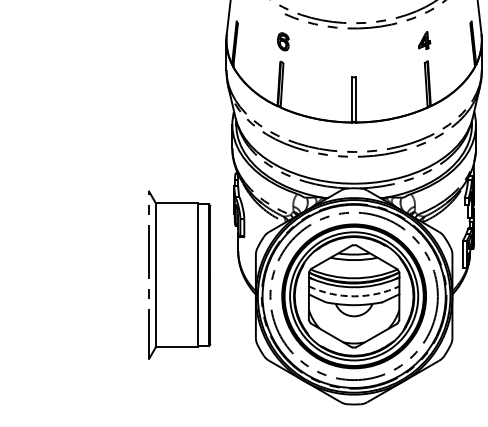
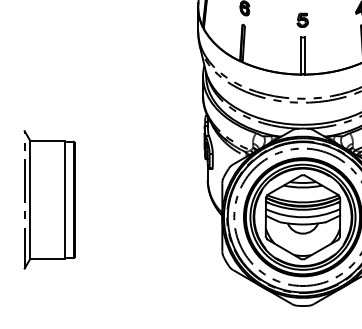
part: (353, 56) -> (302, 20), added
part: (179, 274) -> (49, 199), moved
arc: (354, 296) -> (303, 217), dashed -> solid

